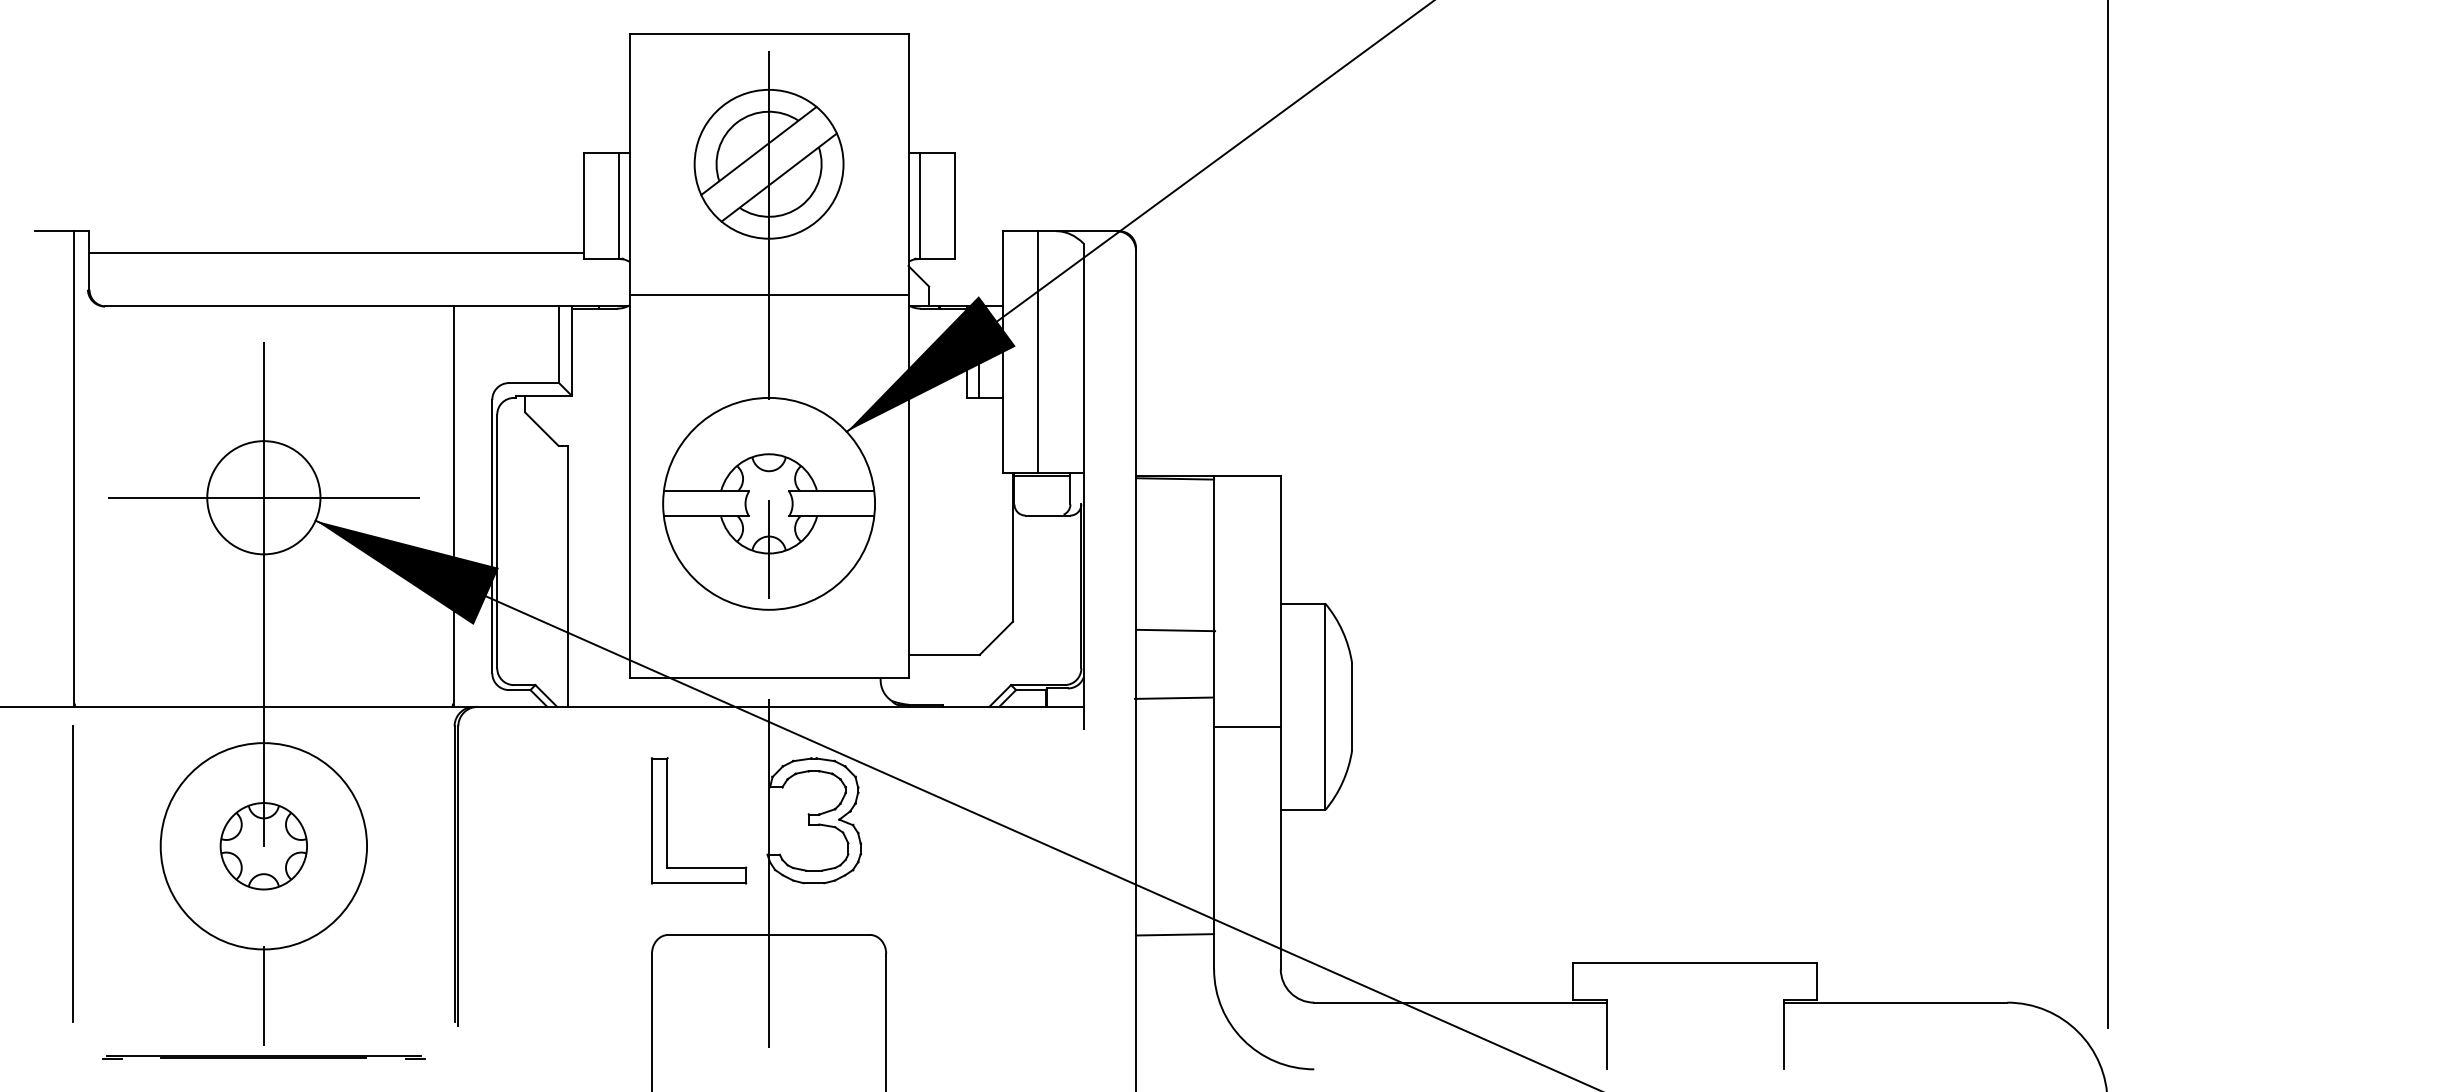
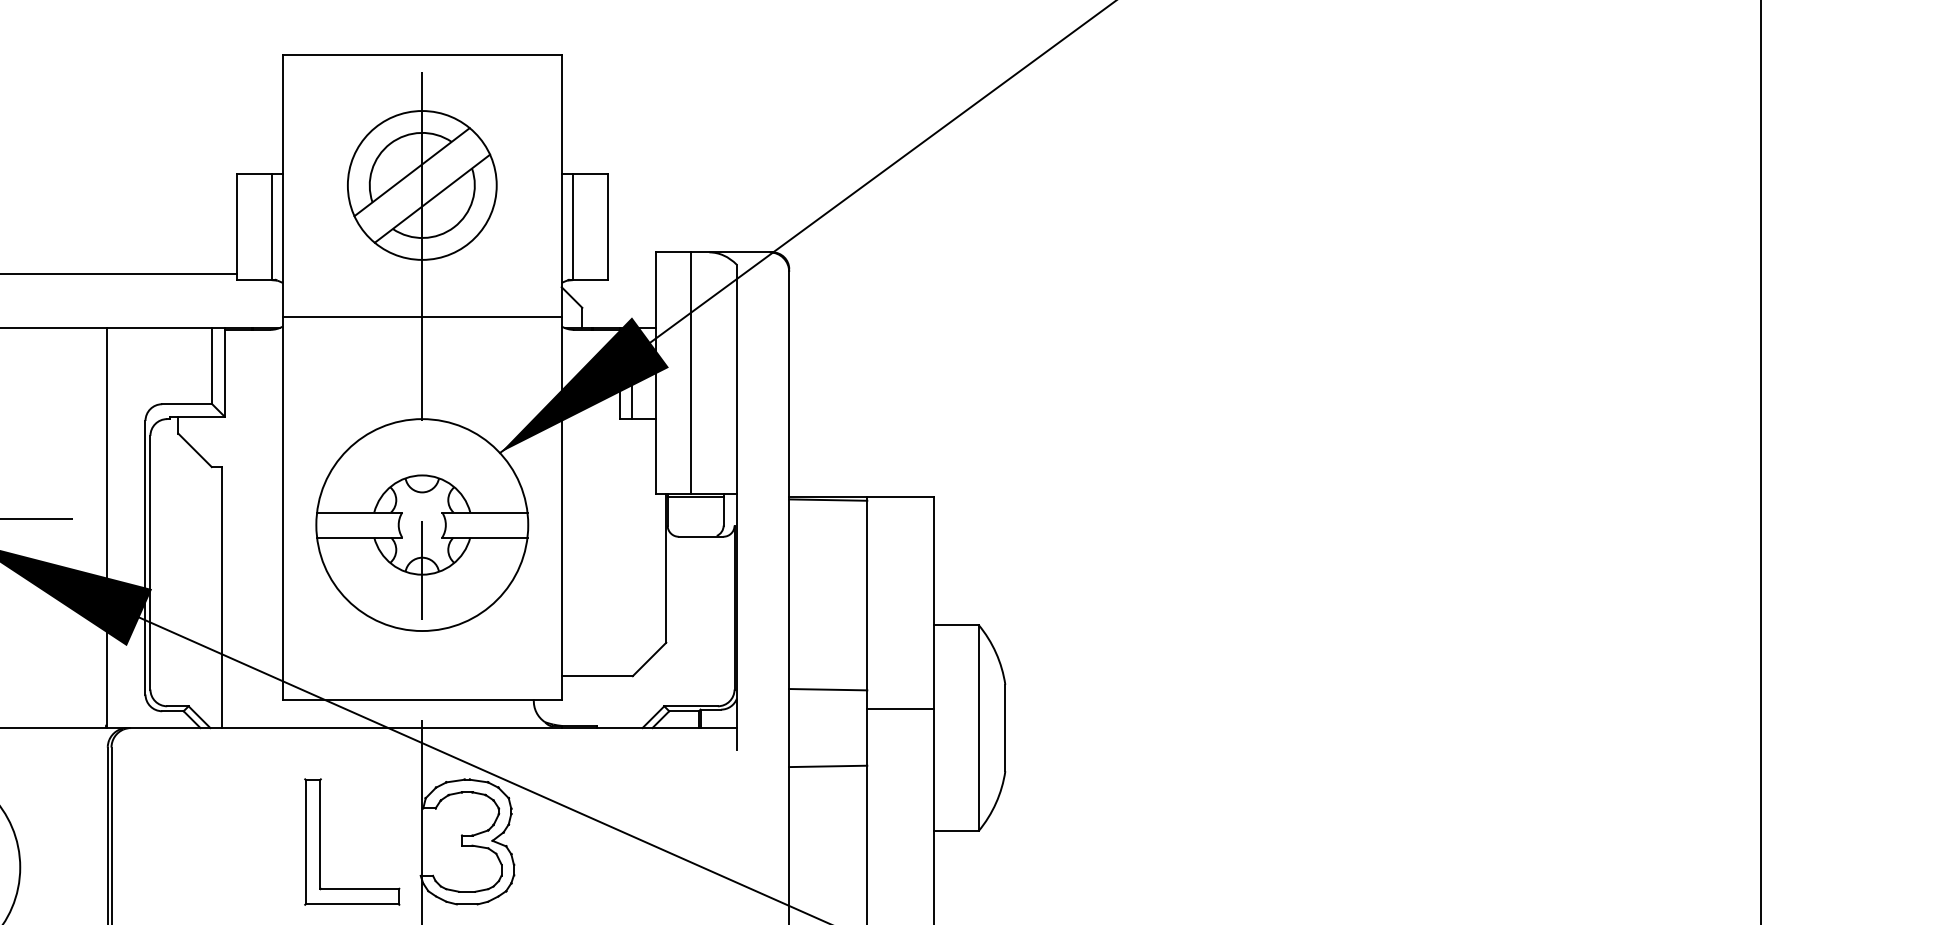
line: (1176, 630) -> (828, 689), moved
line: (1174, 697) -> (828, 765), moved
line: (1247, 727) -> (900, 709), moved

